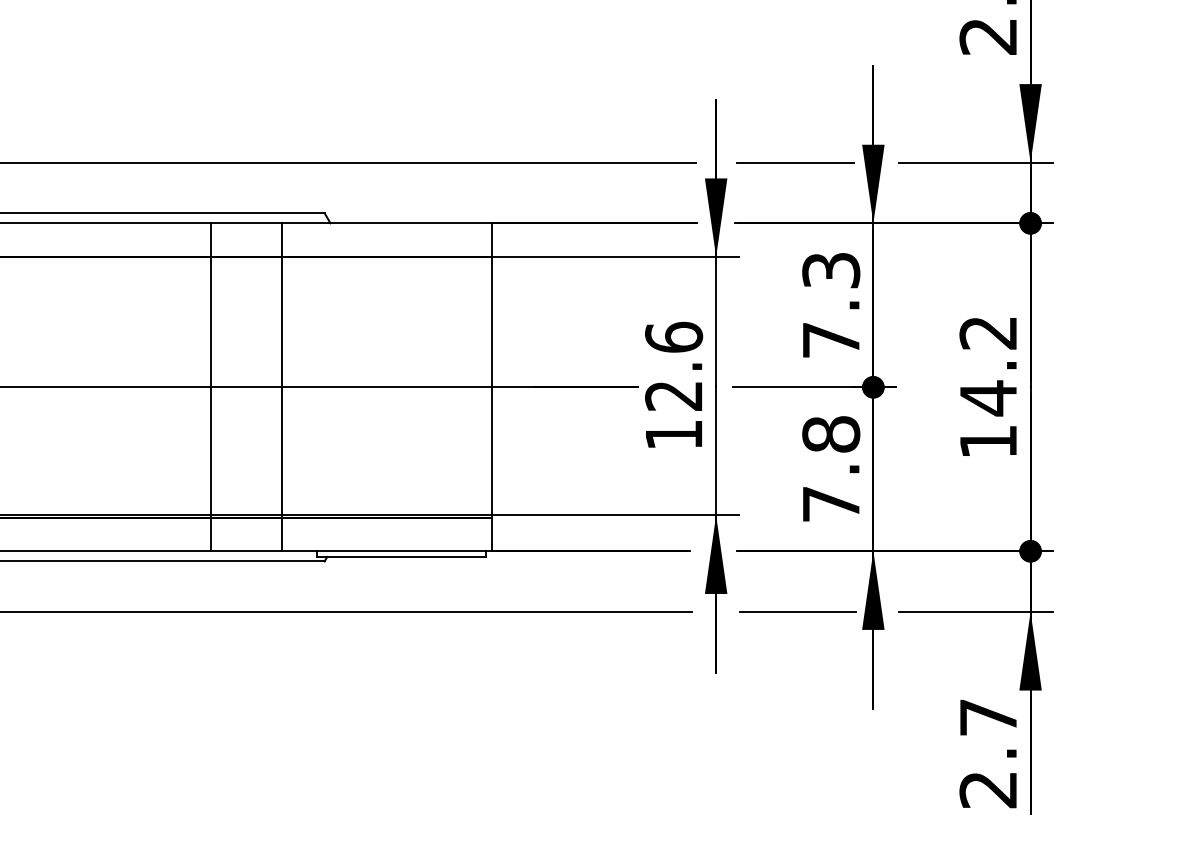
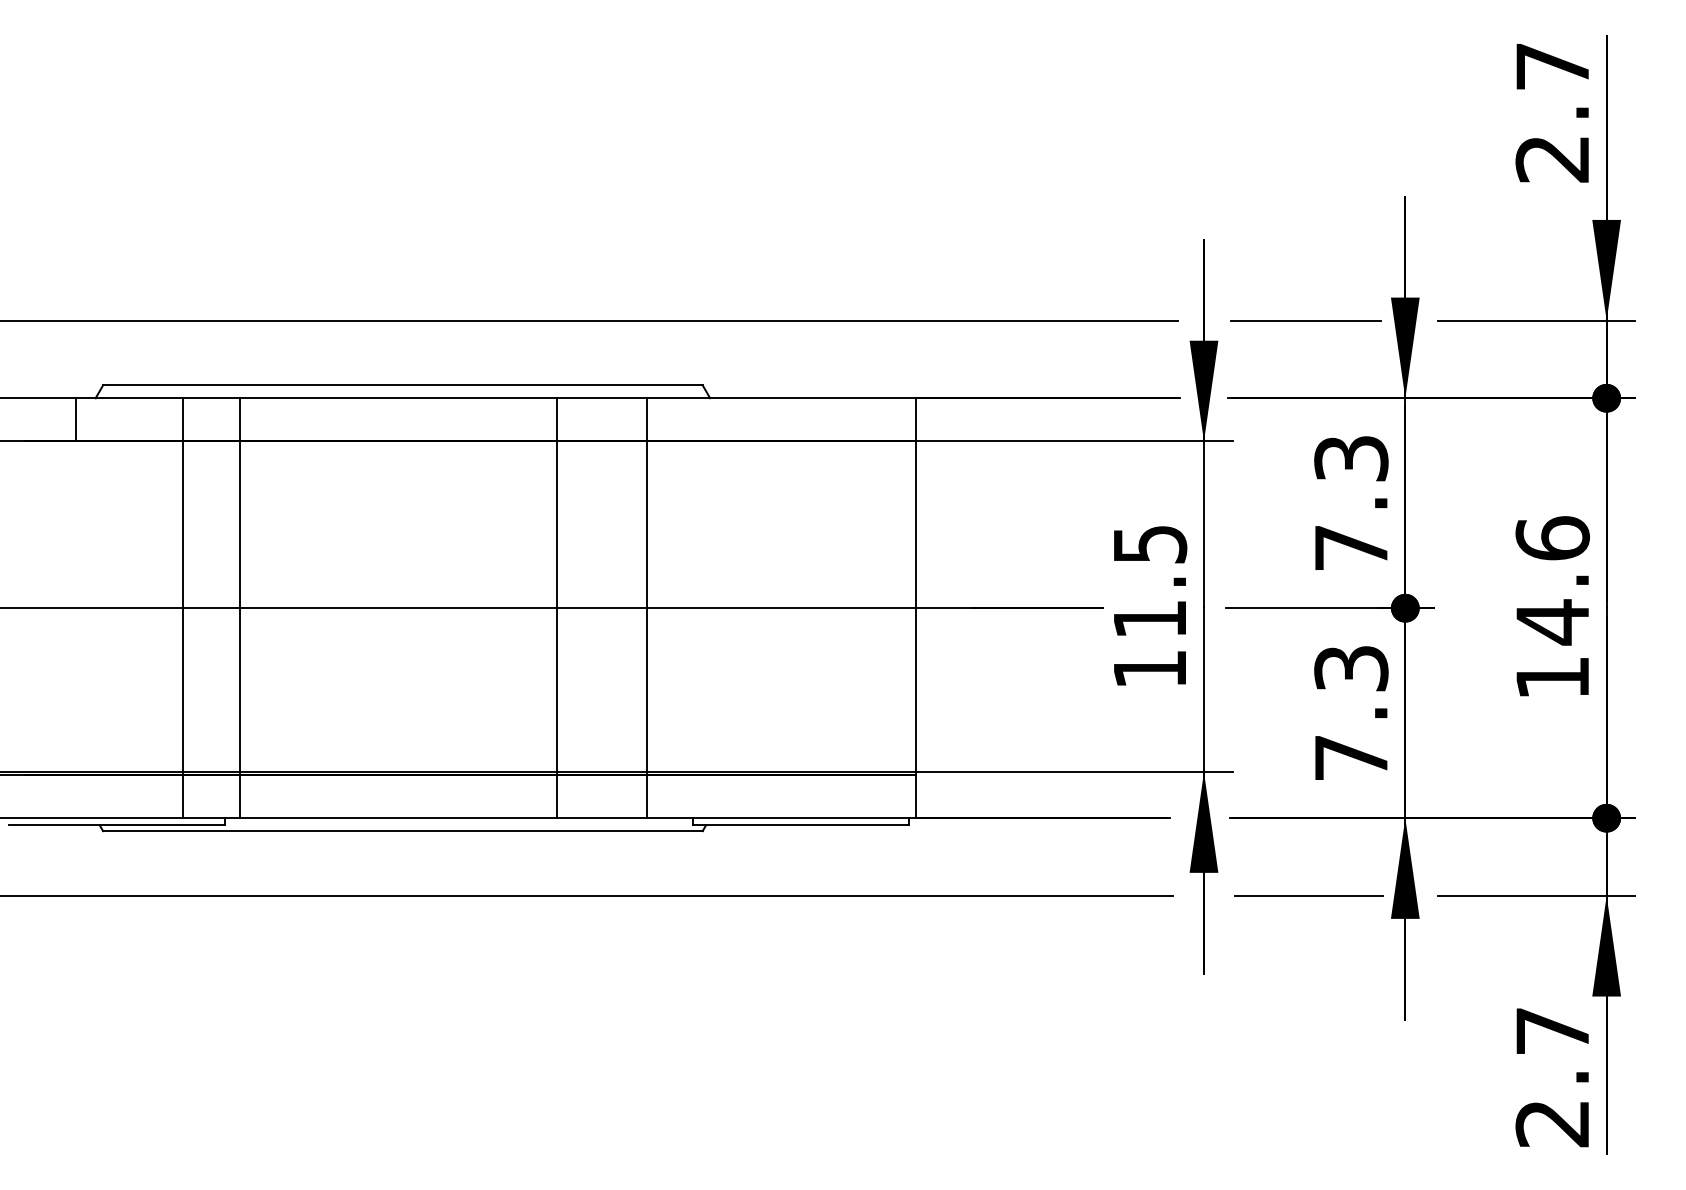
text: (988, 332) -> (1552, 538), 14.2 -> 14.6
text: (673, 366) -> (1149, 581), 12.6 -> 11.5
text: (831, 434) -> (1351, 668), 7.8 -> 7.3

